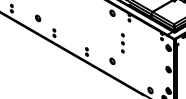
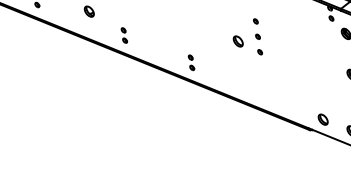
part: (112, 61) -> (238, 41), moved

